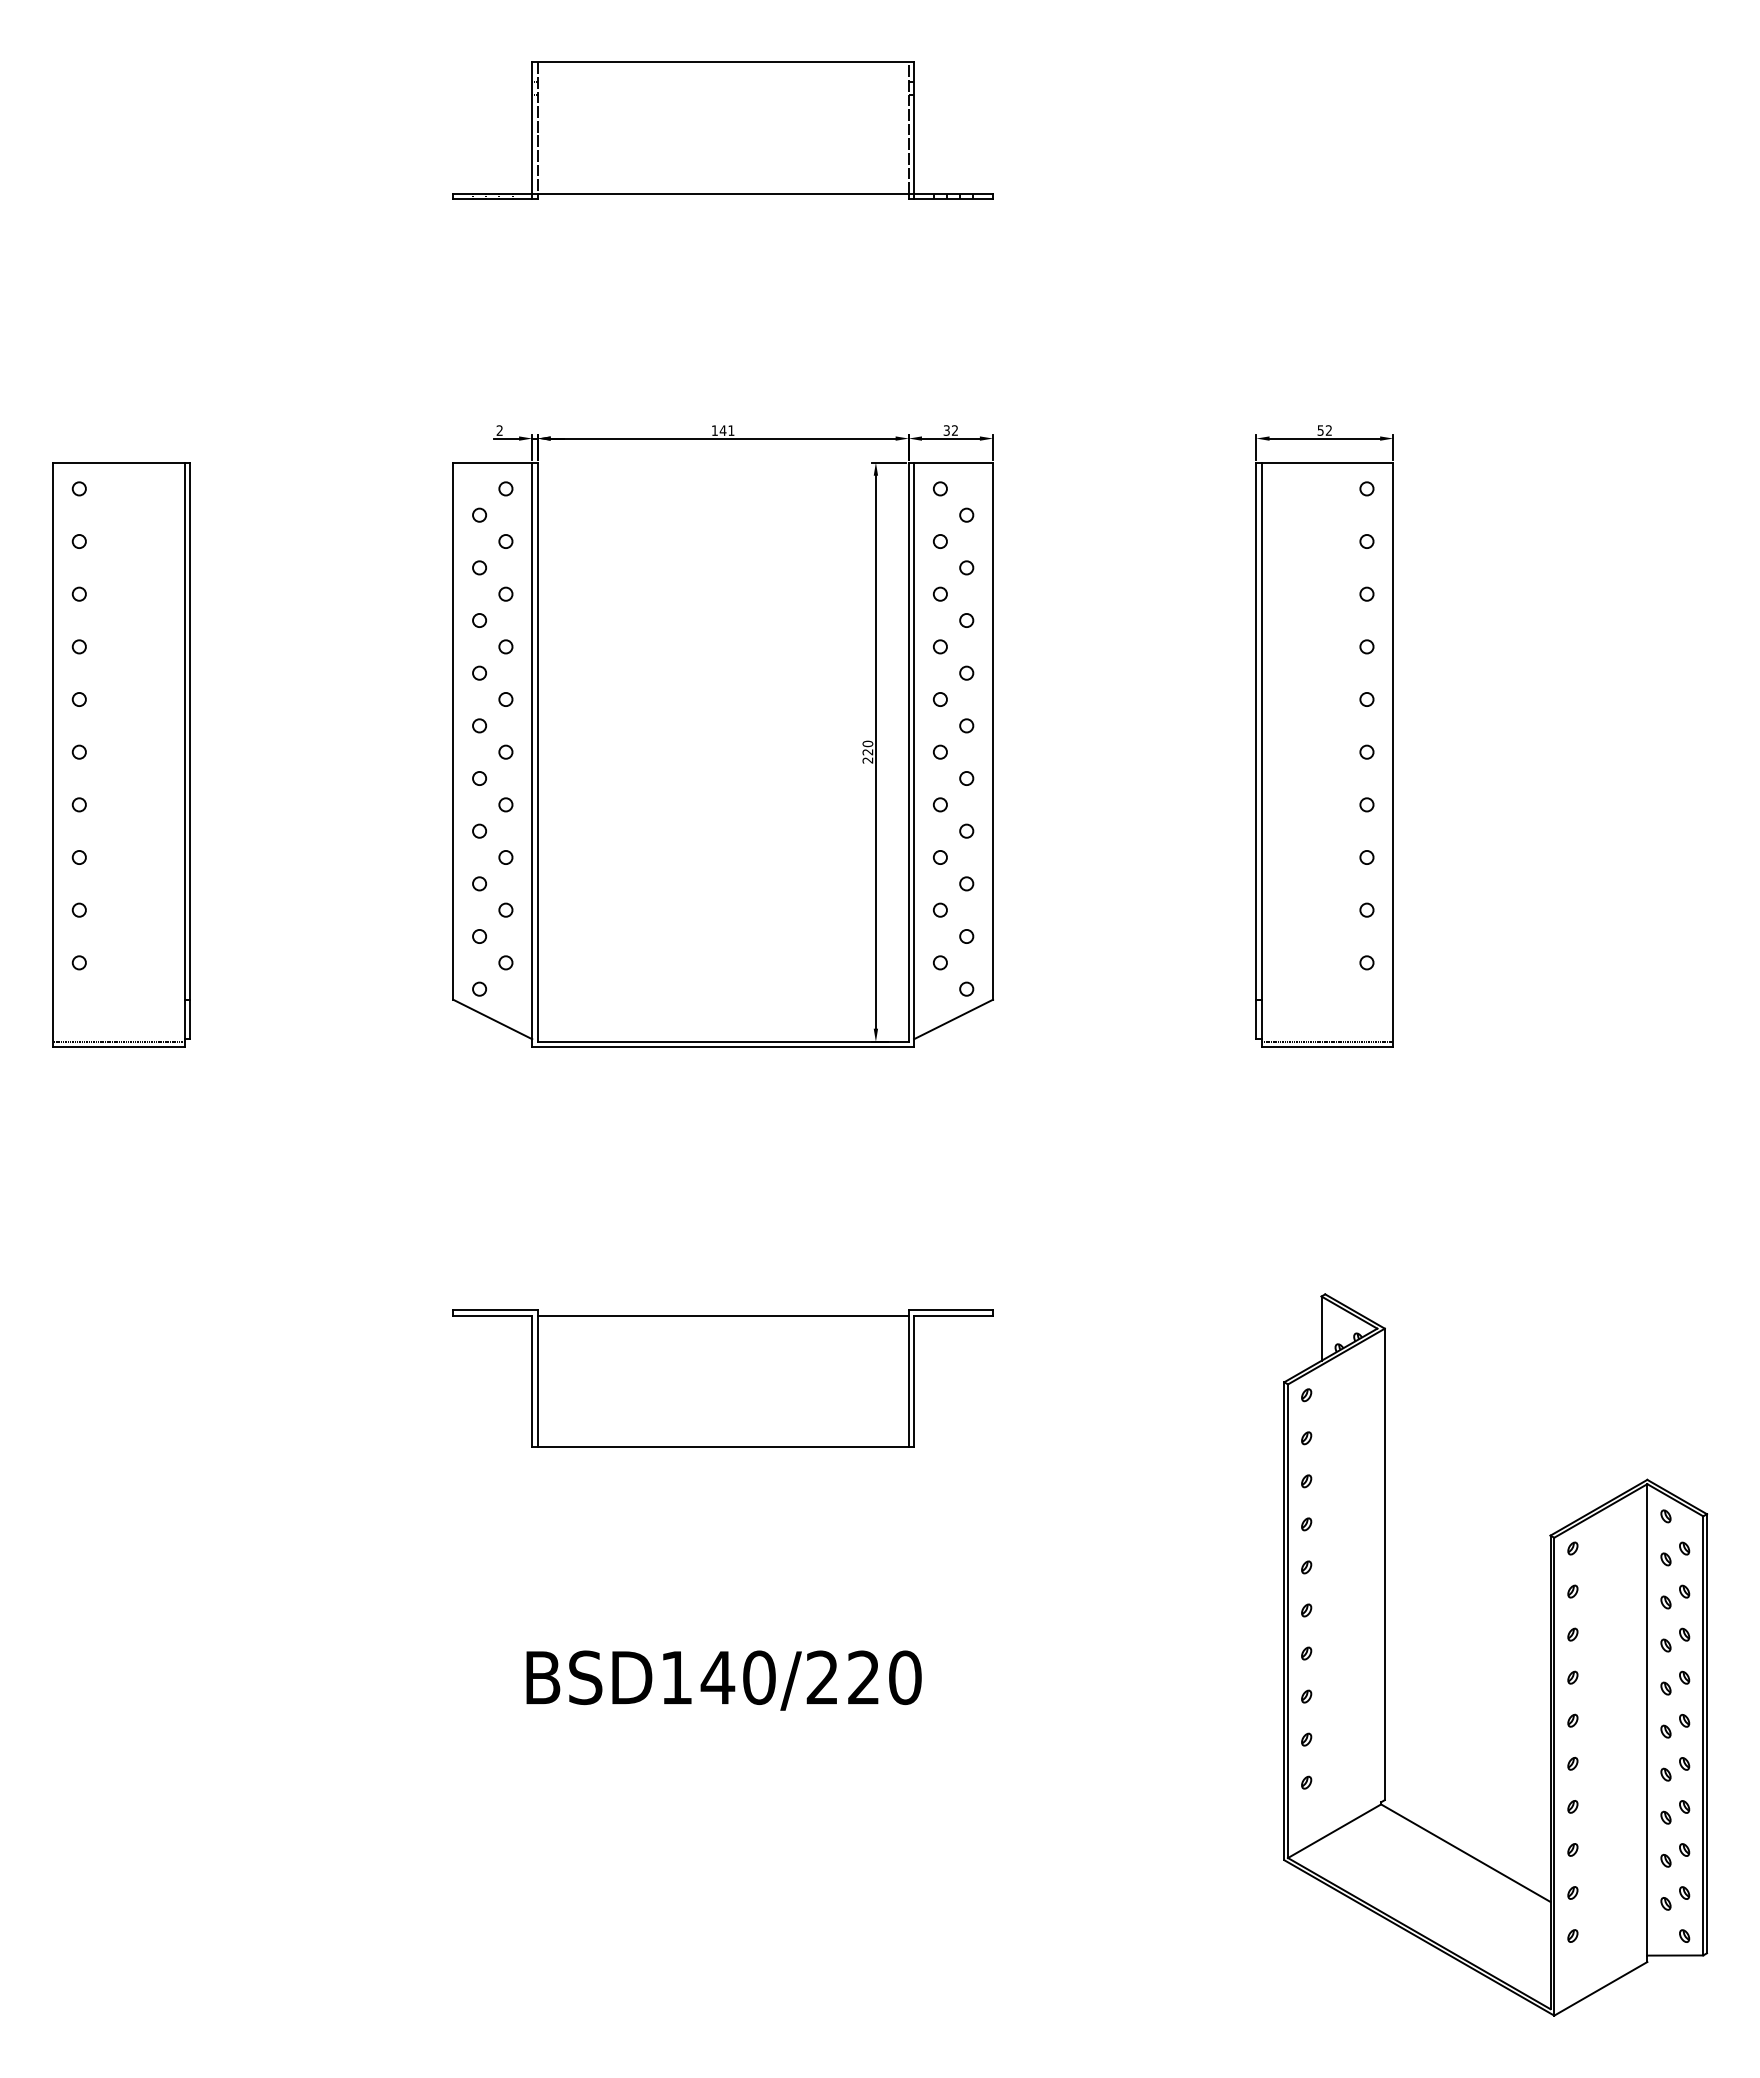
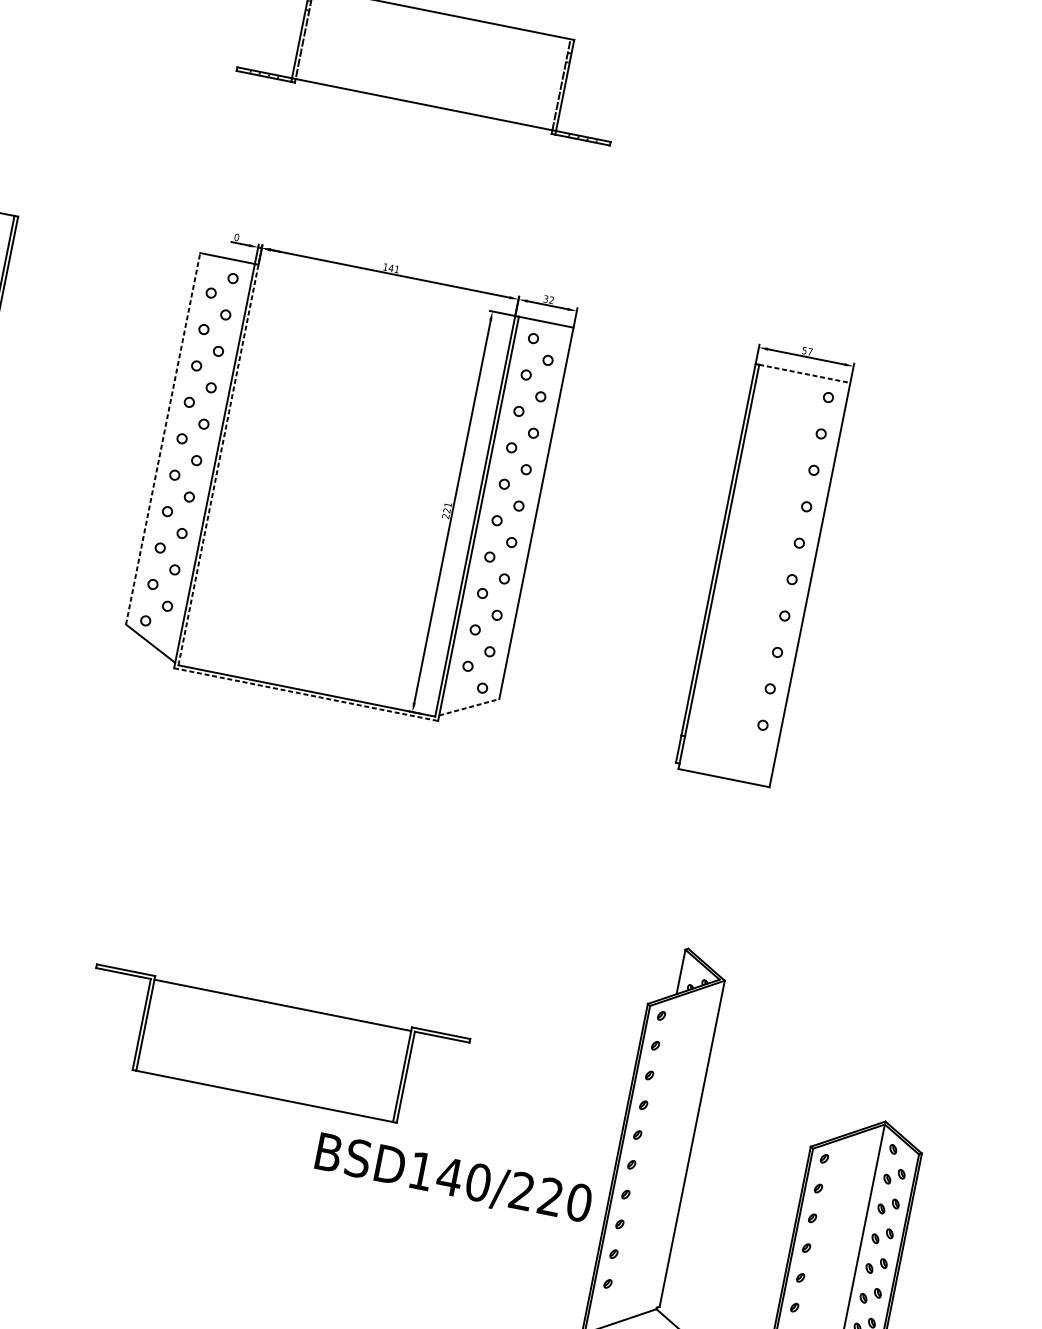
text: (499, 430) -> (236, 237), 2 -> 0
text: (1328, 430) -> (809, 351), 52 -> 57
line: (1327, 462) -> (804, 373), solid -> dashed
line: (453, 731) -> (163, 439), solid -> dashed
text: (867, 743) -> (447, 504), 220 -> 221
line: (537, 752) -> (218, 465), solid -> dashed
line: (954, 1019) -> (469, 707), solid -> dashed
line: (1327, 1041) -> (724, 774), removed
line: (723, 1047) -> (306, 694), solid -> dashed
part: (722, 1378) -> (273, 1048), moved
text: (723, 1680) -> (453, 1179), moved

